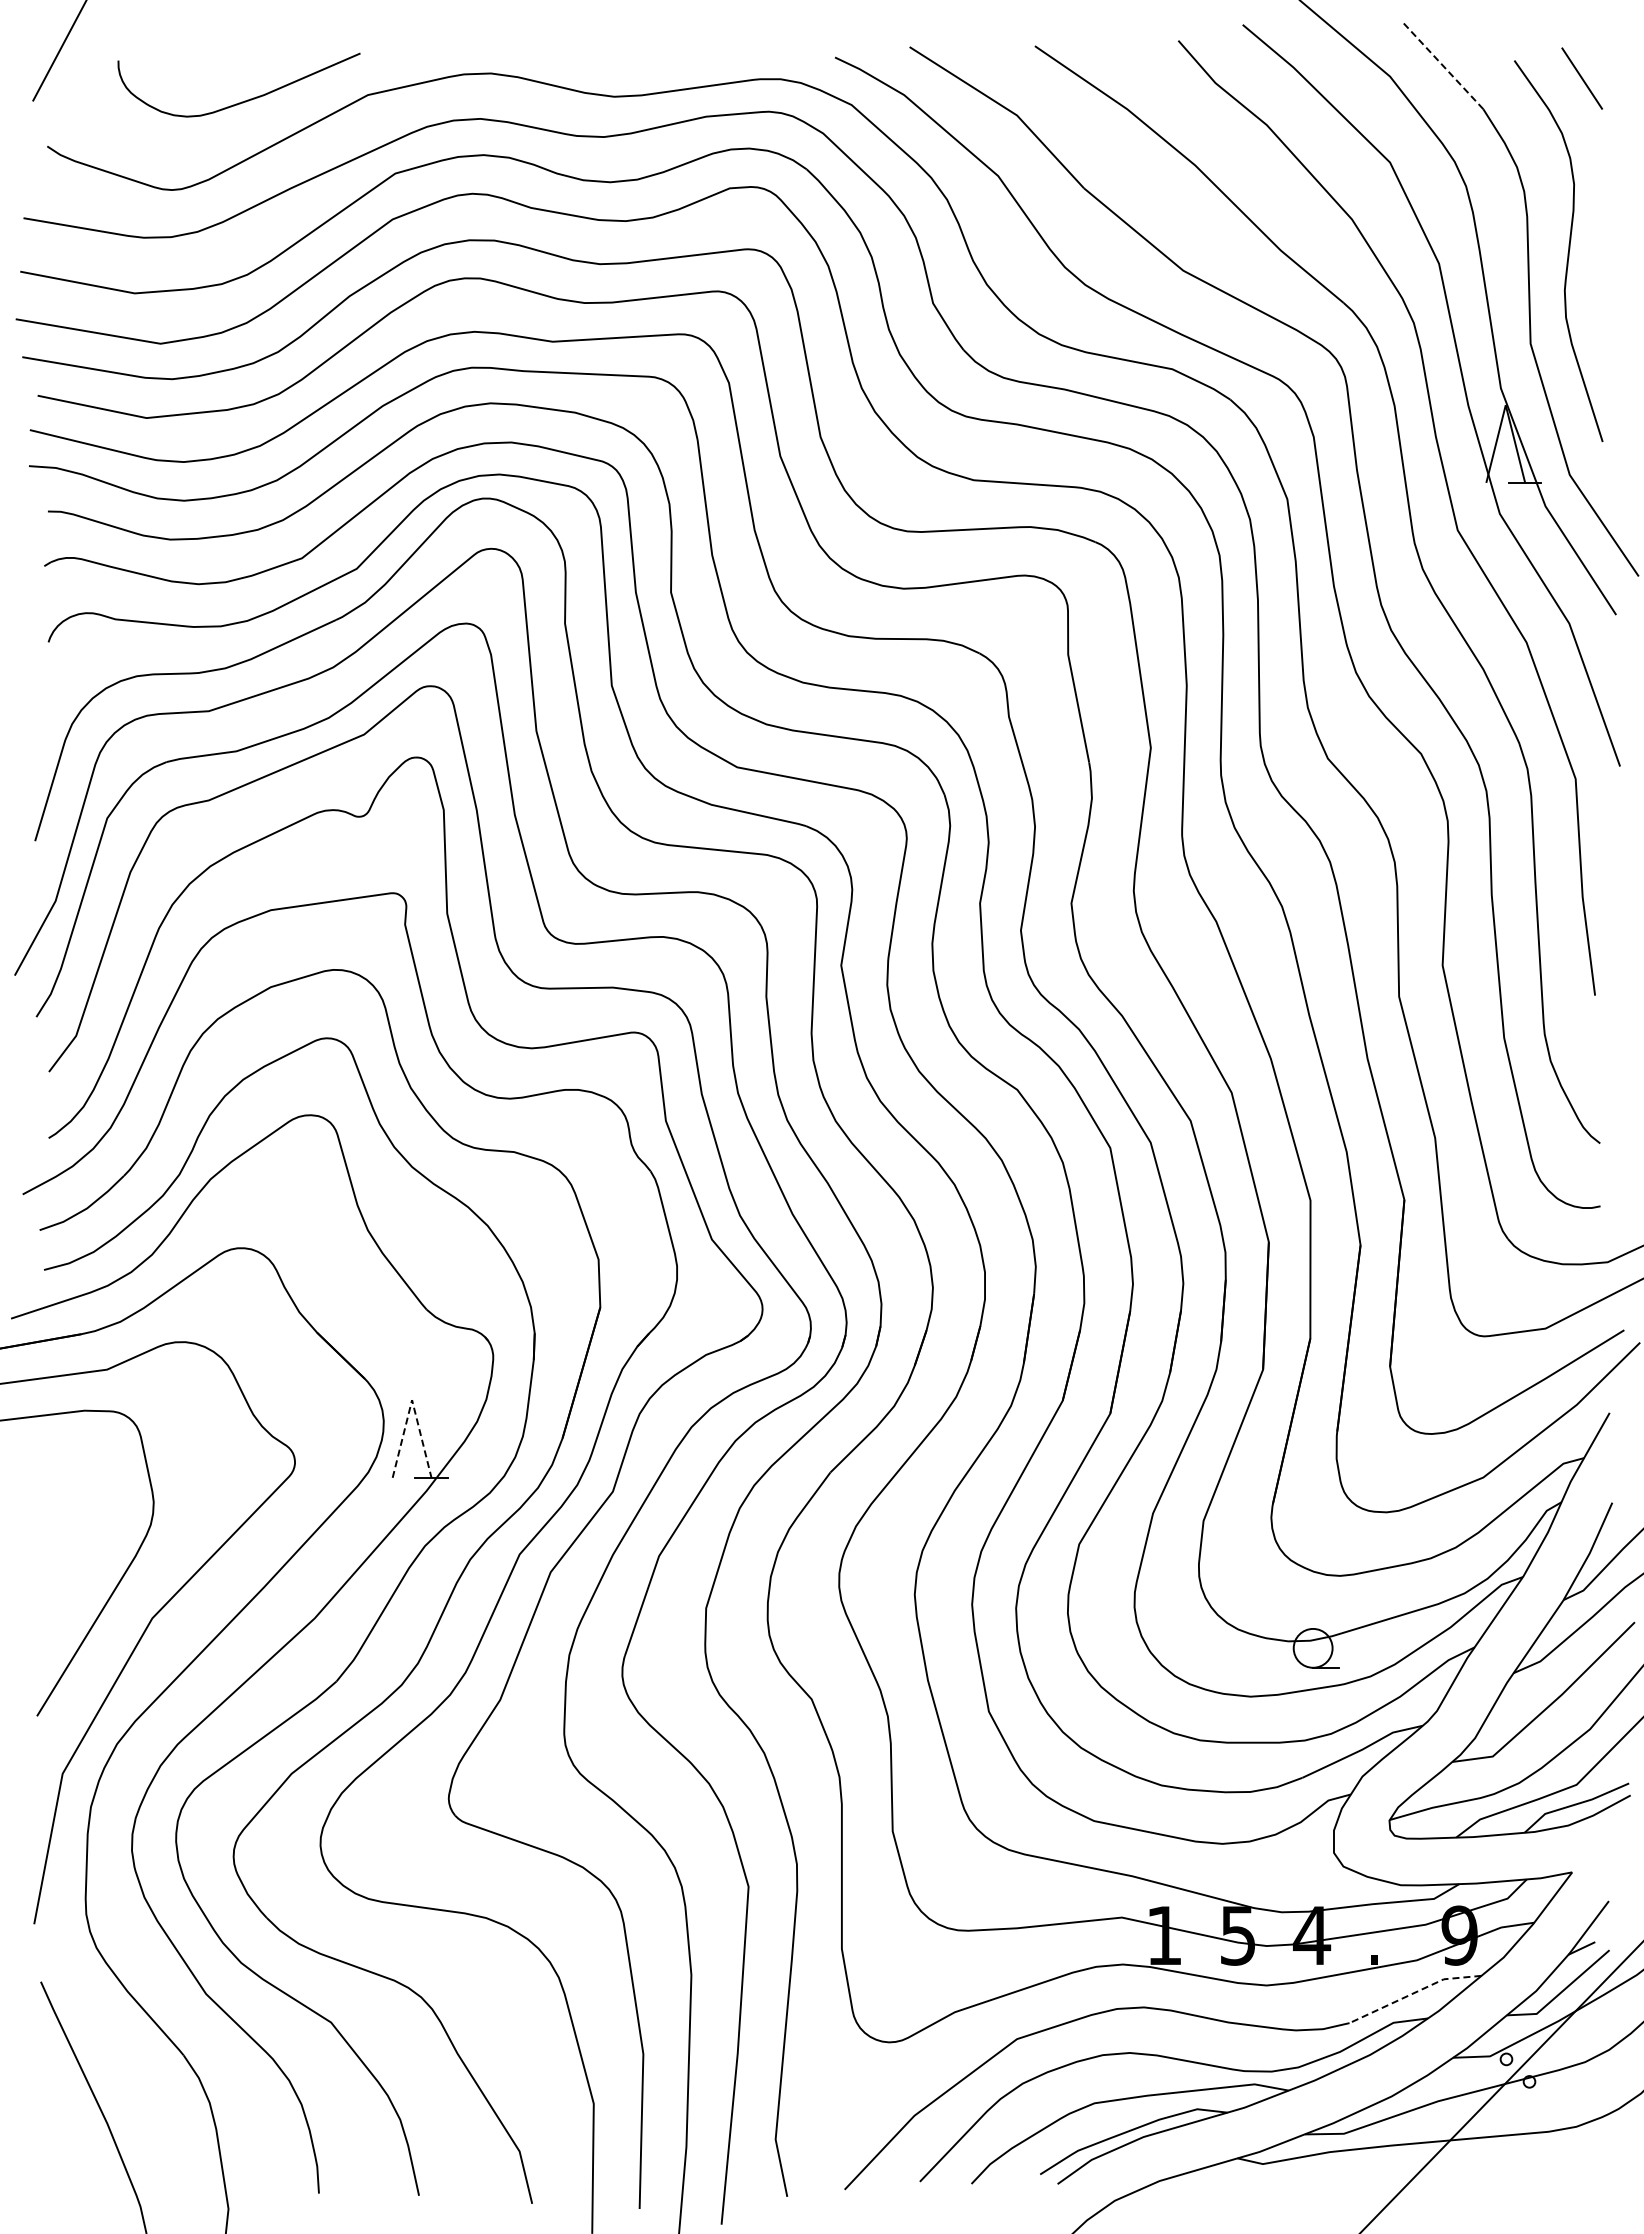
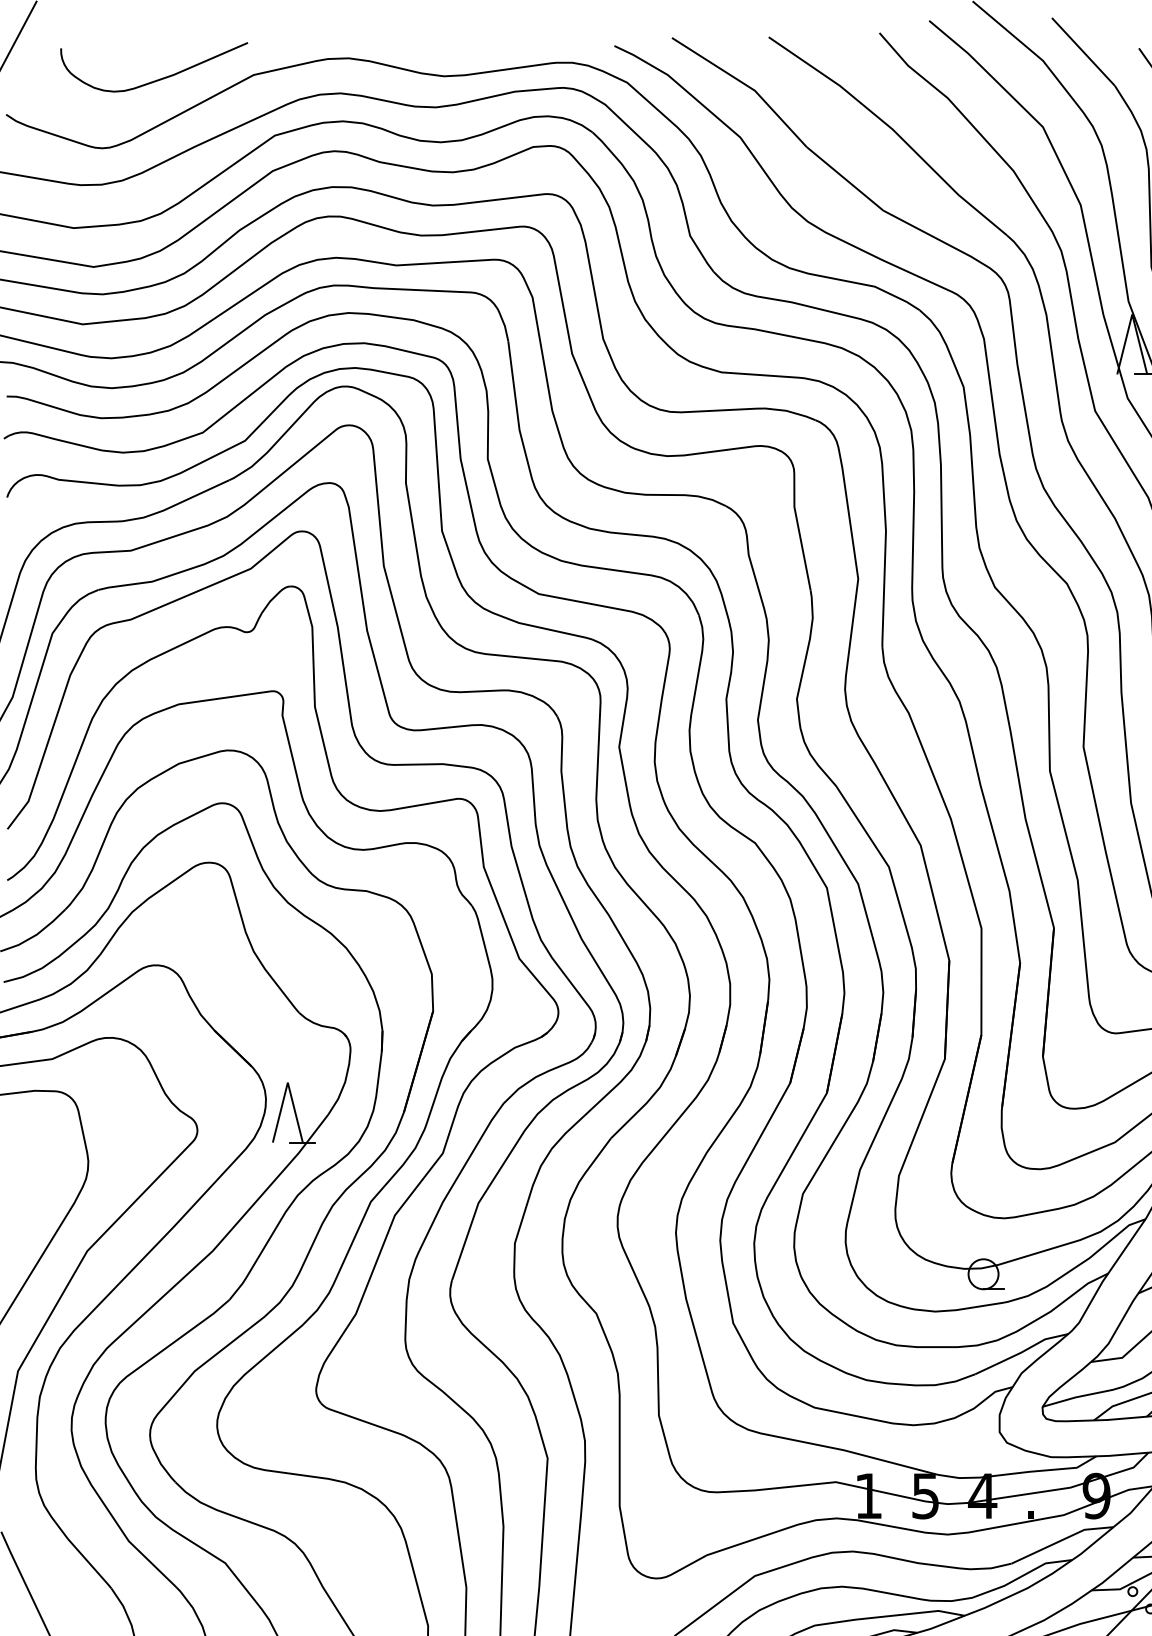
line: (1442, 65) -> (1083, 52), dashed -> solid
line: (412, 1400) -> (288, 1082), dashed -> solid
line: (1414, 1993) -> (1061, 1540), dashed -> solid

